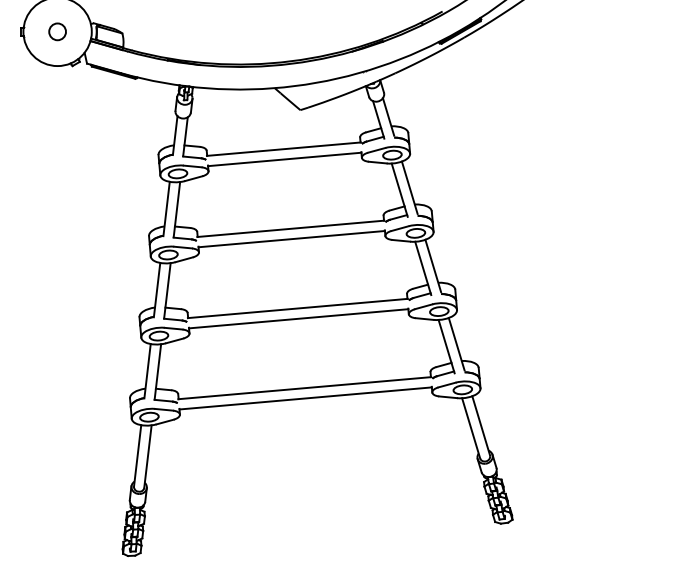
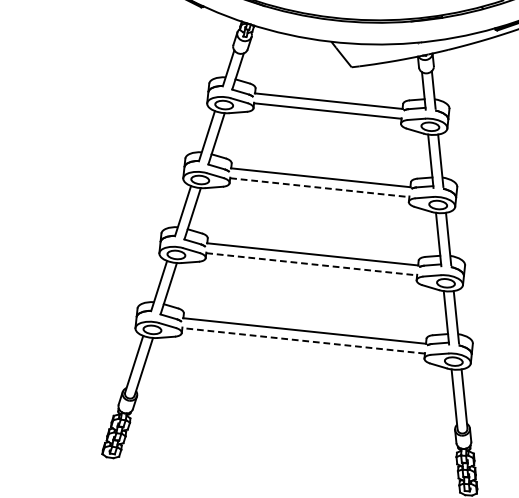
line: (291, 239) -> (319, 187), solid -> dashed
line: (299, 318) -> (312, 264), solid -> dashed
line: (305, 398) -> (303, 340), solid -> dashed

